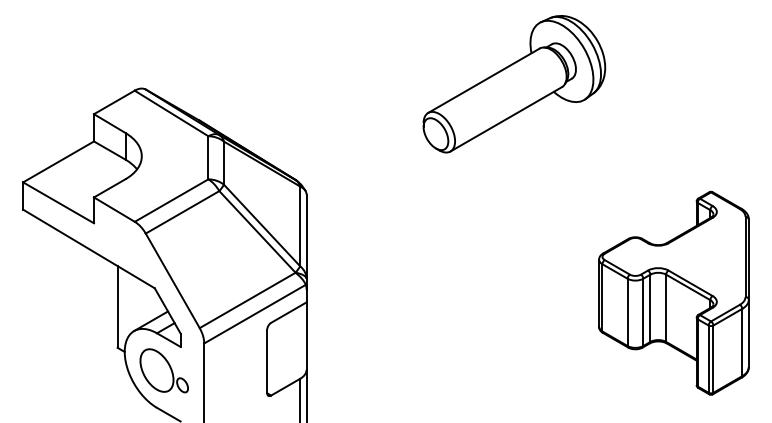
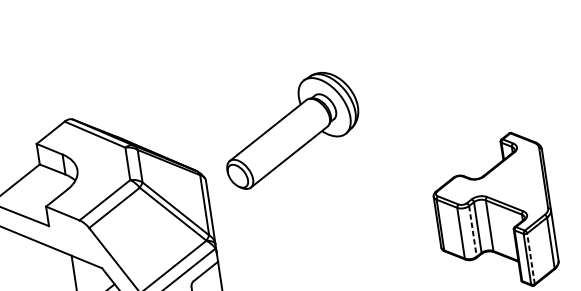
part: (514, 84) -> (291, 129), moved
line: (643, 312) -> (473, 231), solid -> dashed
line: (713, 359) -> (531, 259), solid -> dashed

